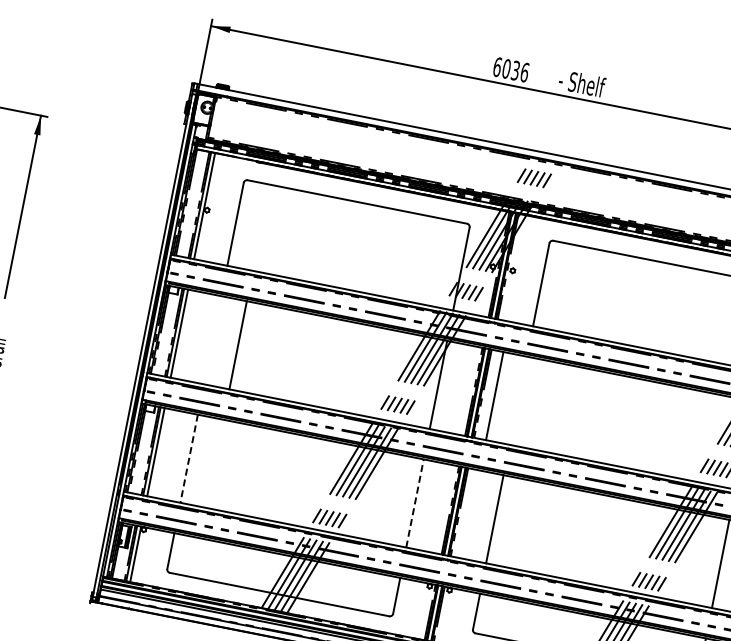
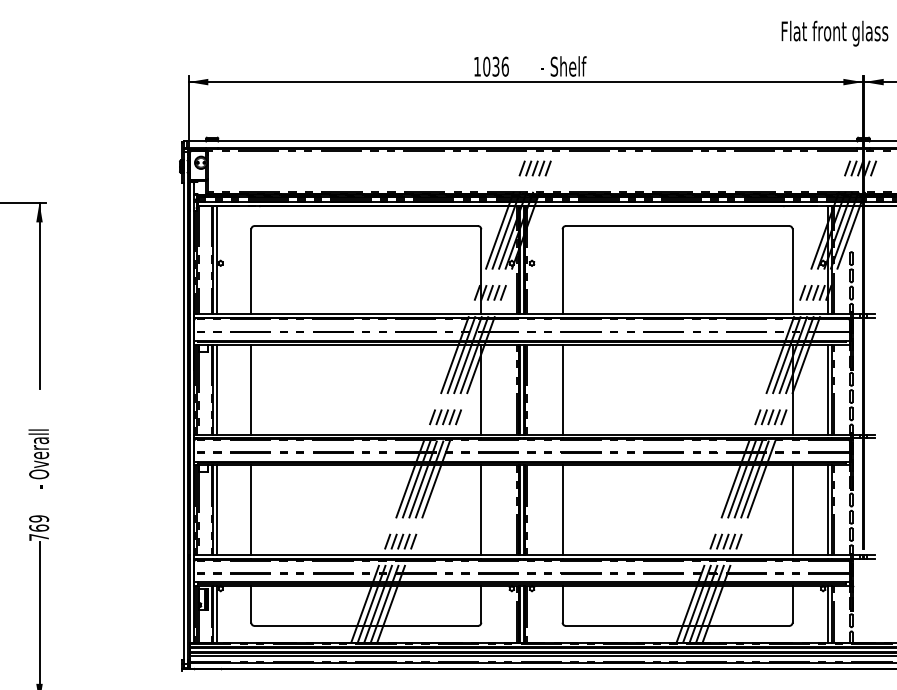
text: (497, 66) -> (477, 66), 6036 -> 1036
line: (238, 345) -> (251, 389), moved
line: (494, 395) -> (562, 389), moved
line: (189, 458) -> (251, 510), dashed -> solid
line: (415, 503) -> (481, 510), dashed -> solid

